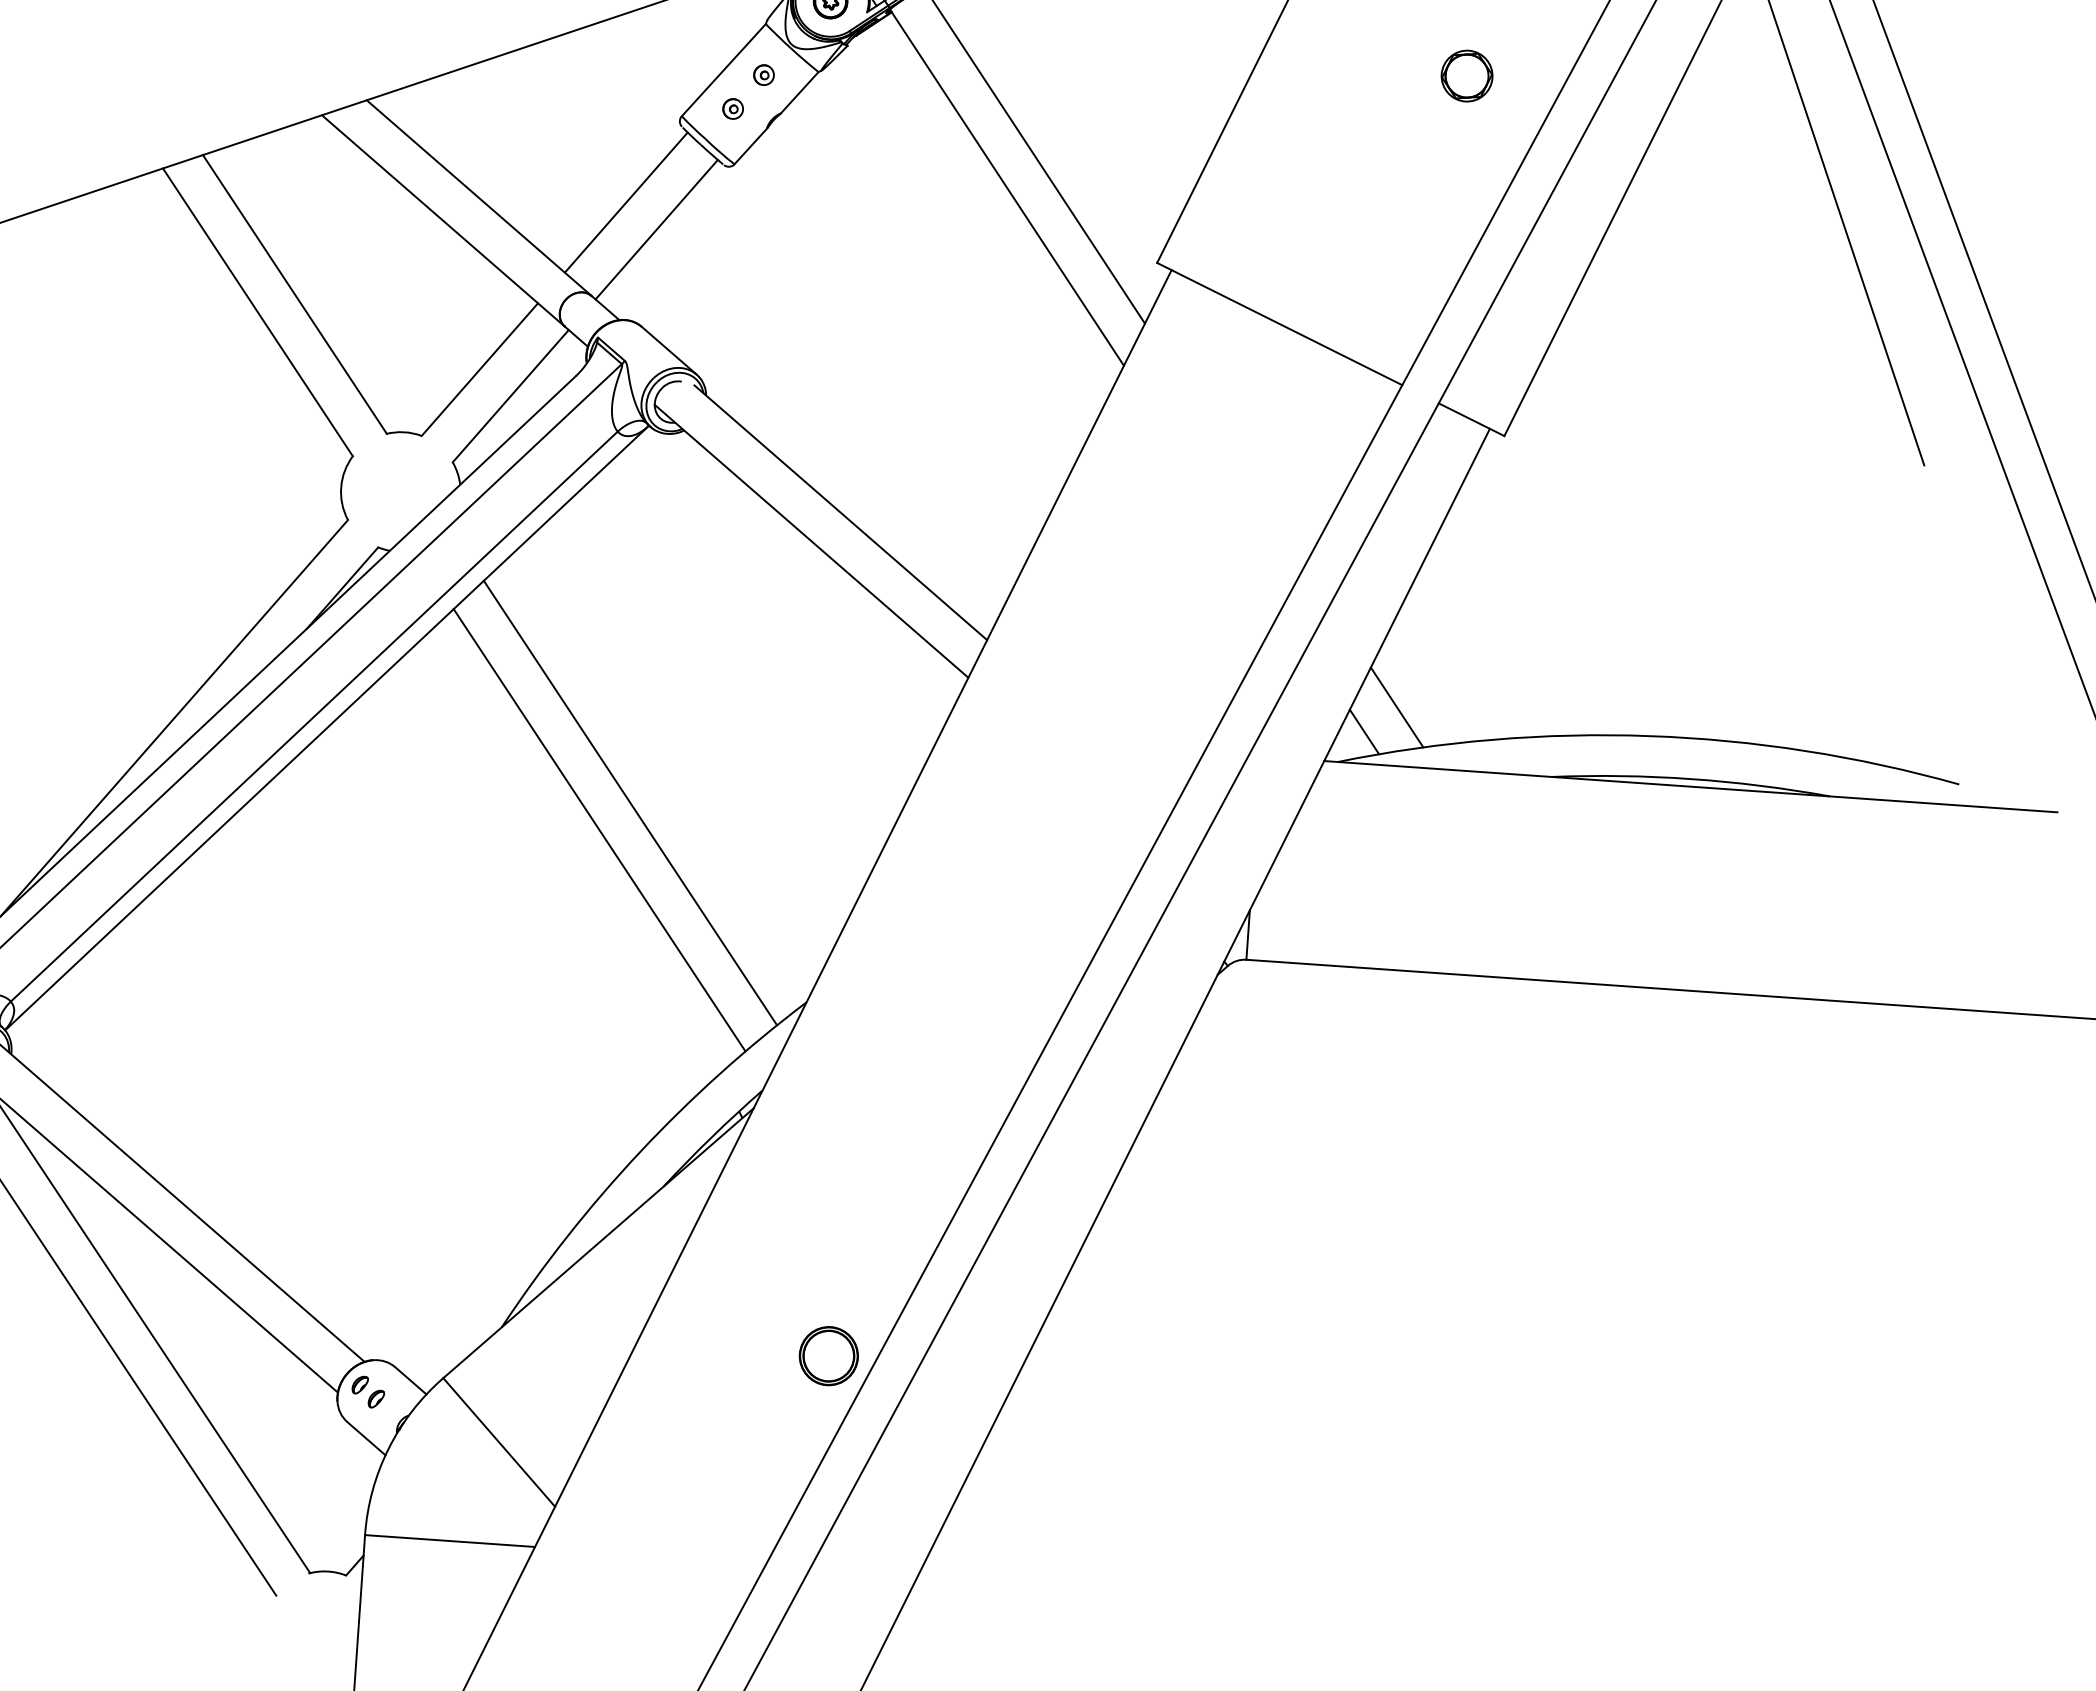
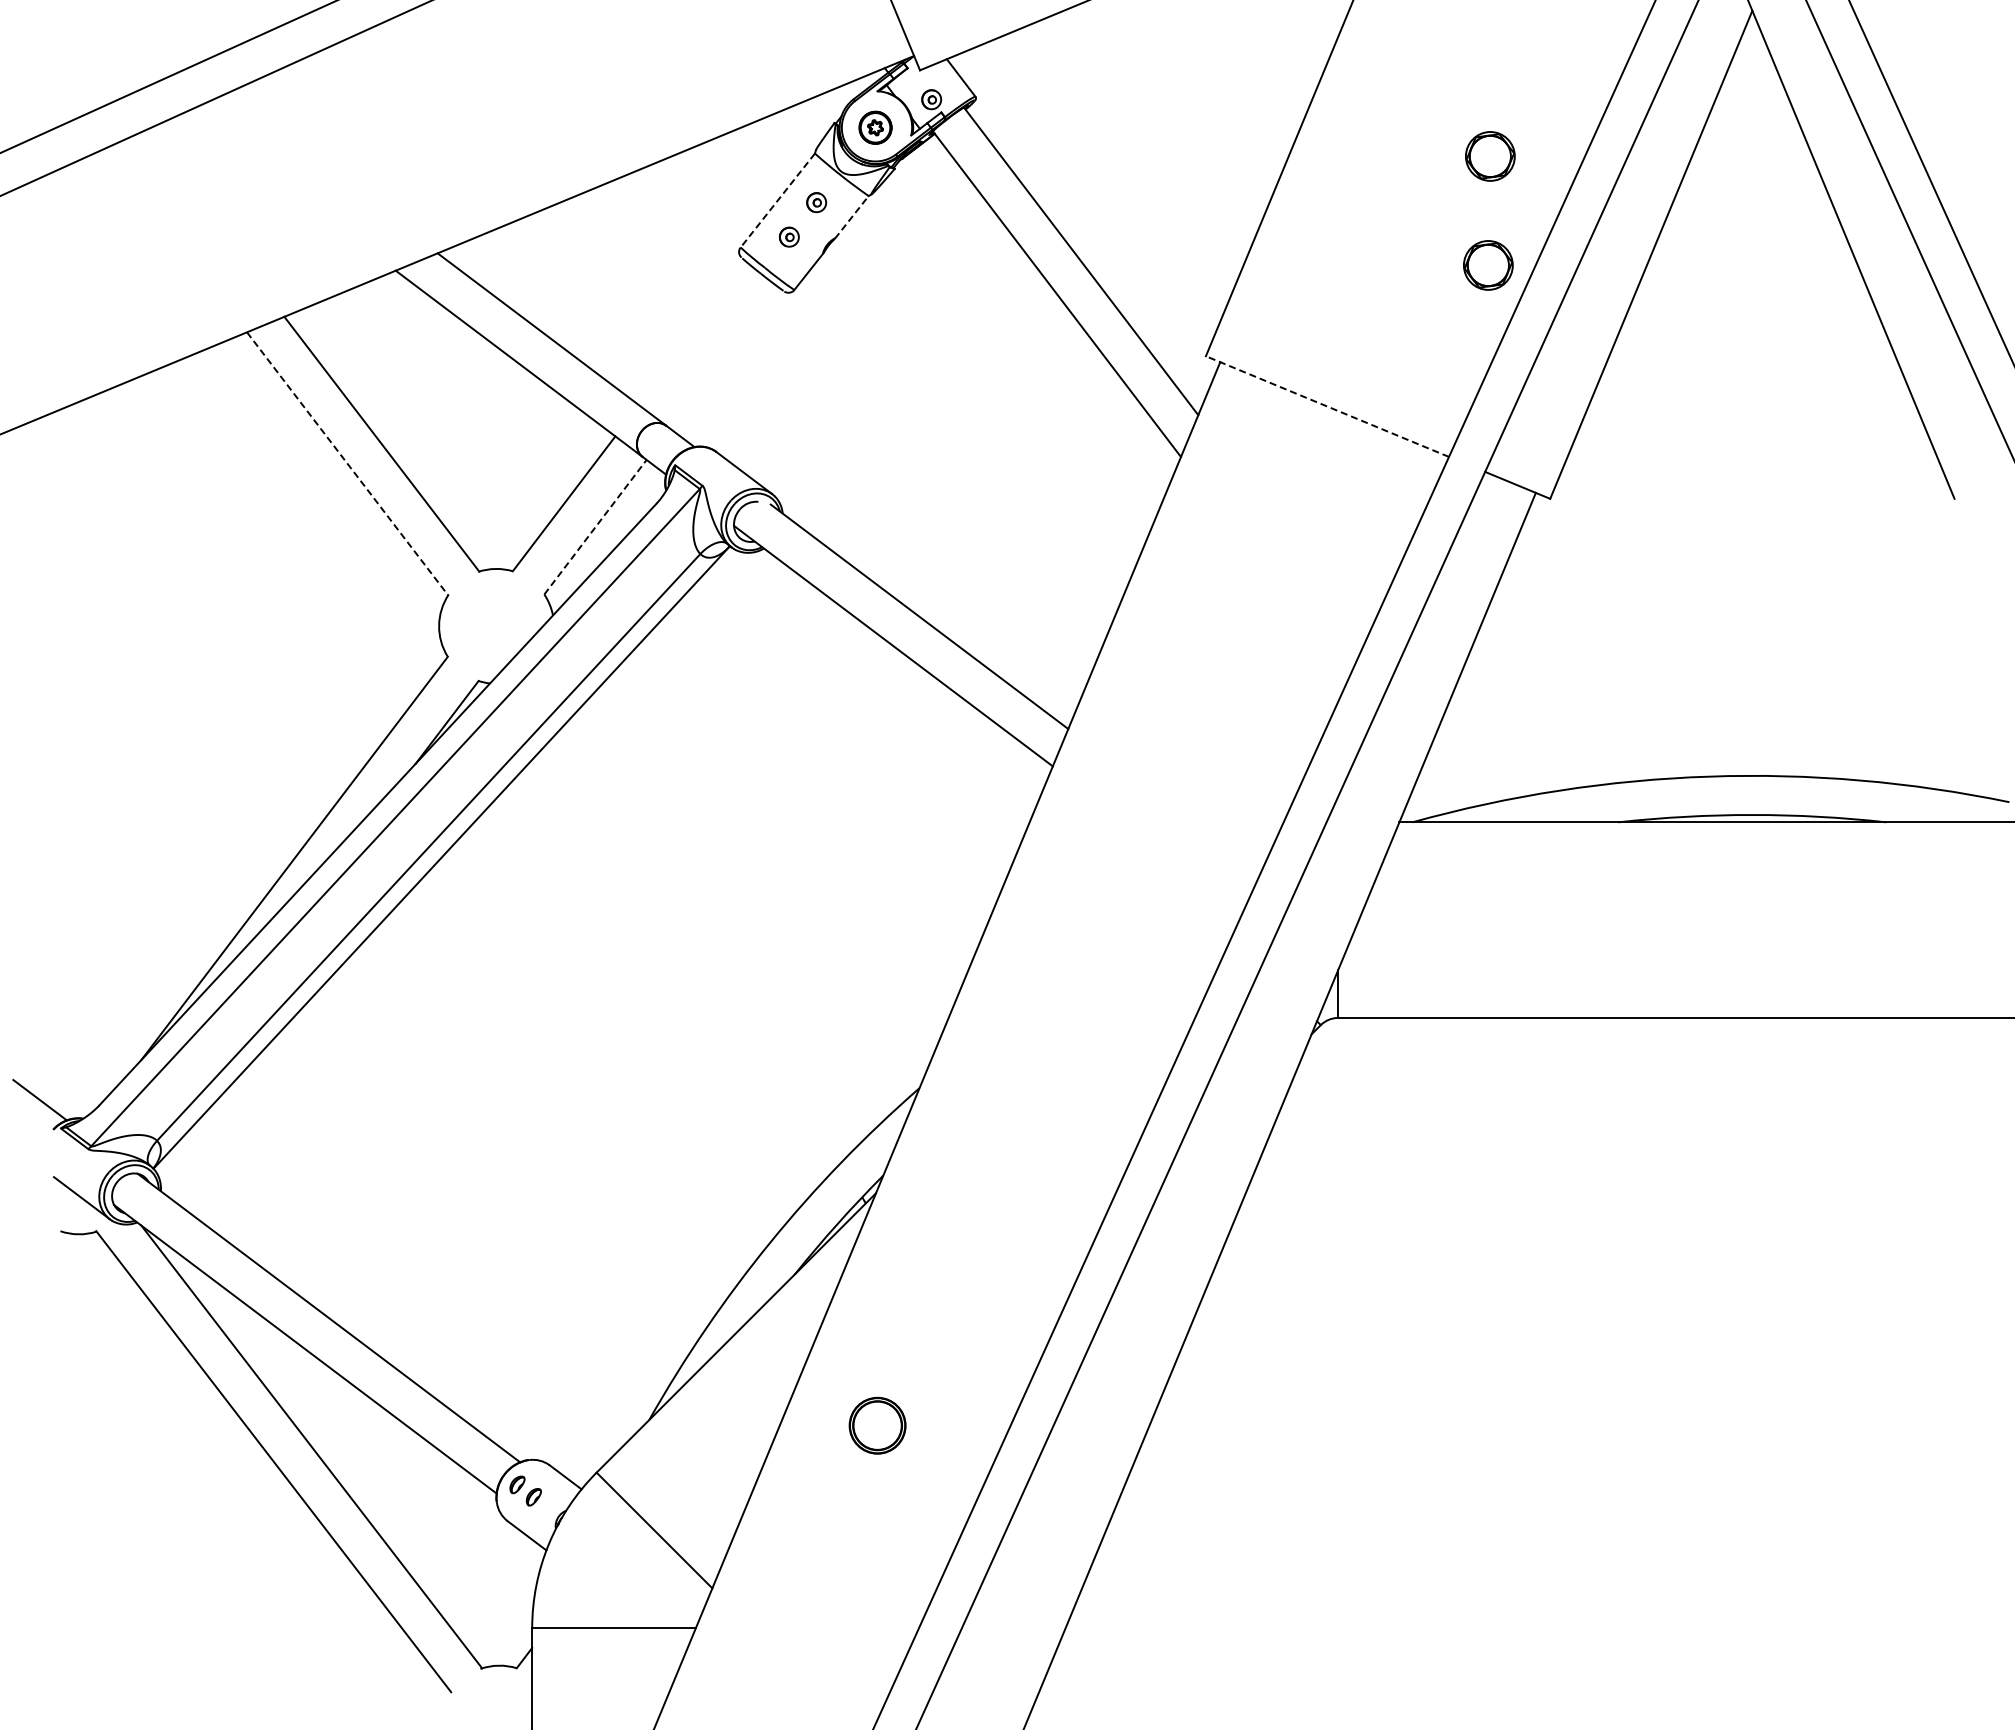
line: (723, 70) -> (777, 200), solid -> dashed
line: (800, 93) -> (852, 217), solid -> dashed
part: (1457, 189) -> (1488, 265), added
line: (626, 202) -> (693, 333), removed
line: (657, 229) -> (724, 357), removed
line: (257, 311) -> (347, 463), solid -> dashed
line: (1279, 323) -> (1327, 406), solid -> dashed
line: (510, 395) -> (595, 526), solid -> dashed
line: (1397, 706) -> (1465, 765), removed
line: (1363, 731) -> (1435, 791), removed
line: (630, 802) -> (737, 908), removed
line: (599, 830) -> (709, 937), removed
part: (828, 1355) -> (877, 1425), moved

